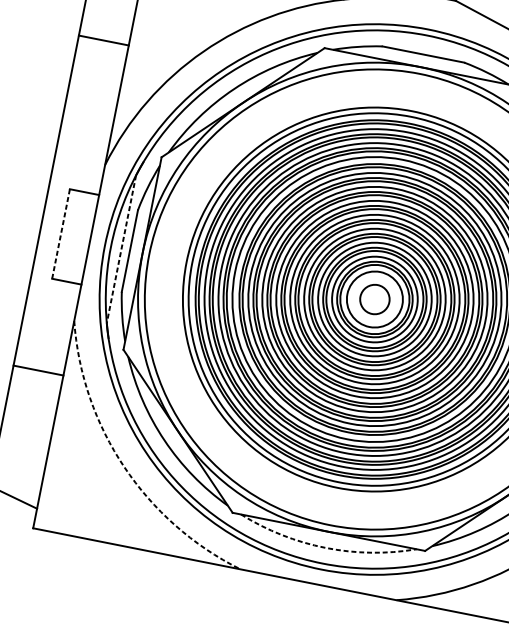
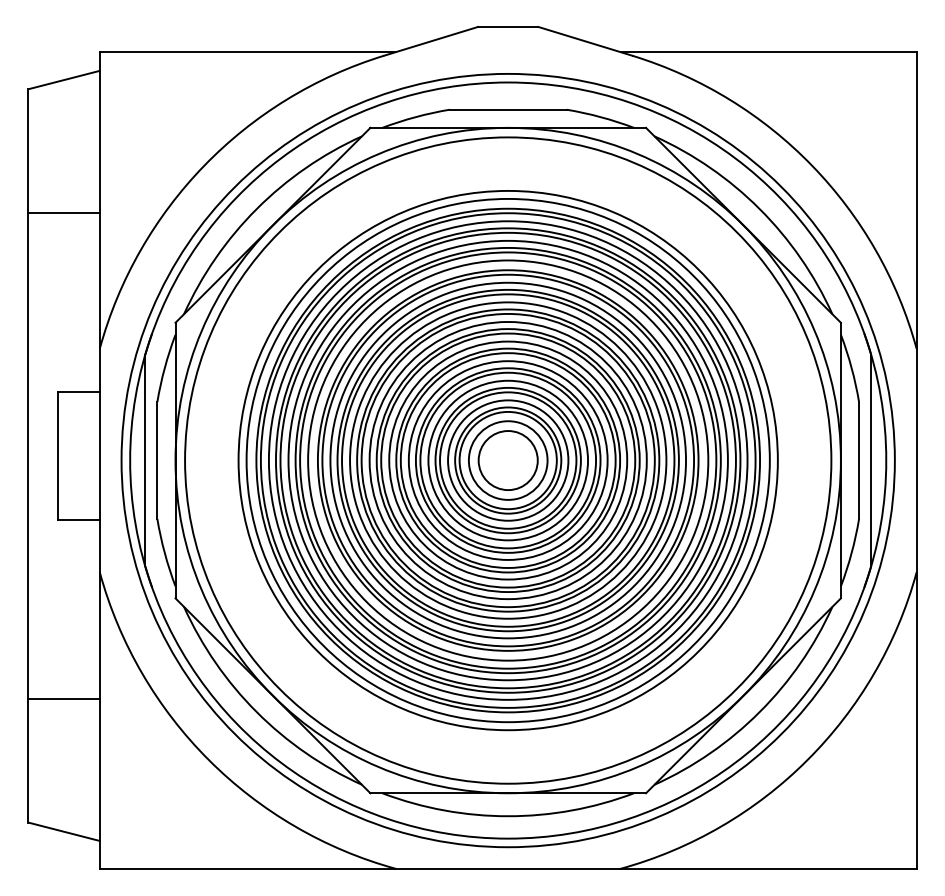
line: (103, 40) -> (63, 212), moved
line: (60, 233) -> (57, 455), dashed -> solid
line: (121, 249) -> (145, 460), dashed -> solid
circle: (374, 299) -> (507, 460), size x1.43
line: (38, 370) -> (63, 699), moved
arc: (124, 466) -> (208, 759), dashed -> solid
arc: (325, 548) -> (508, 816), dashed -> solid

